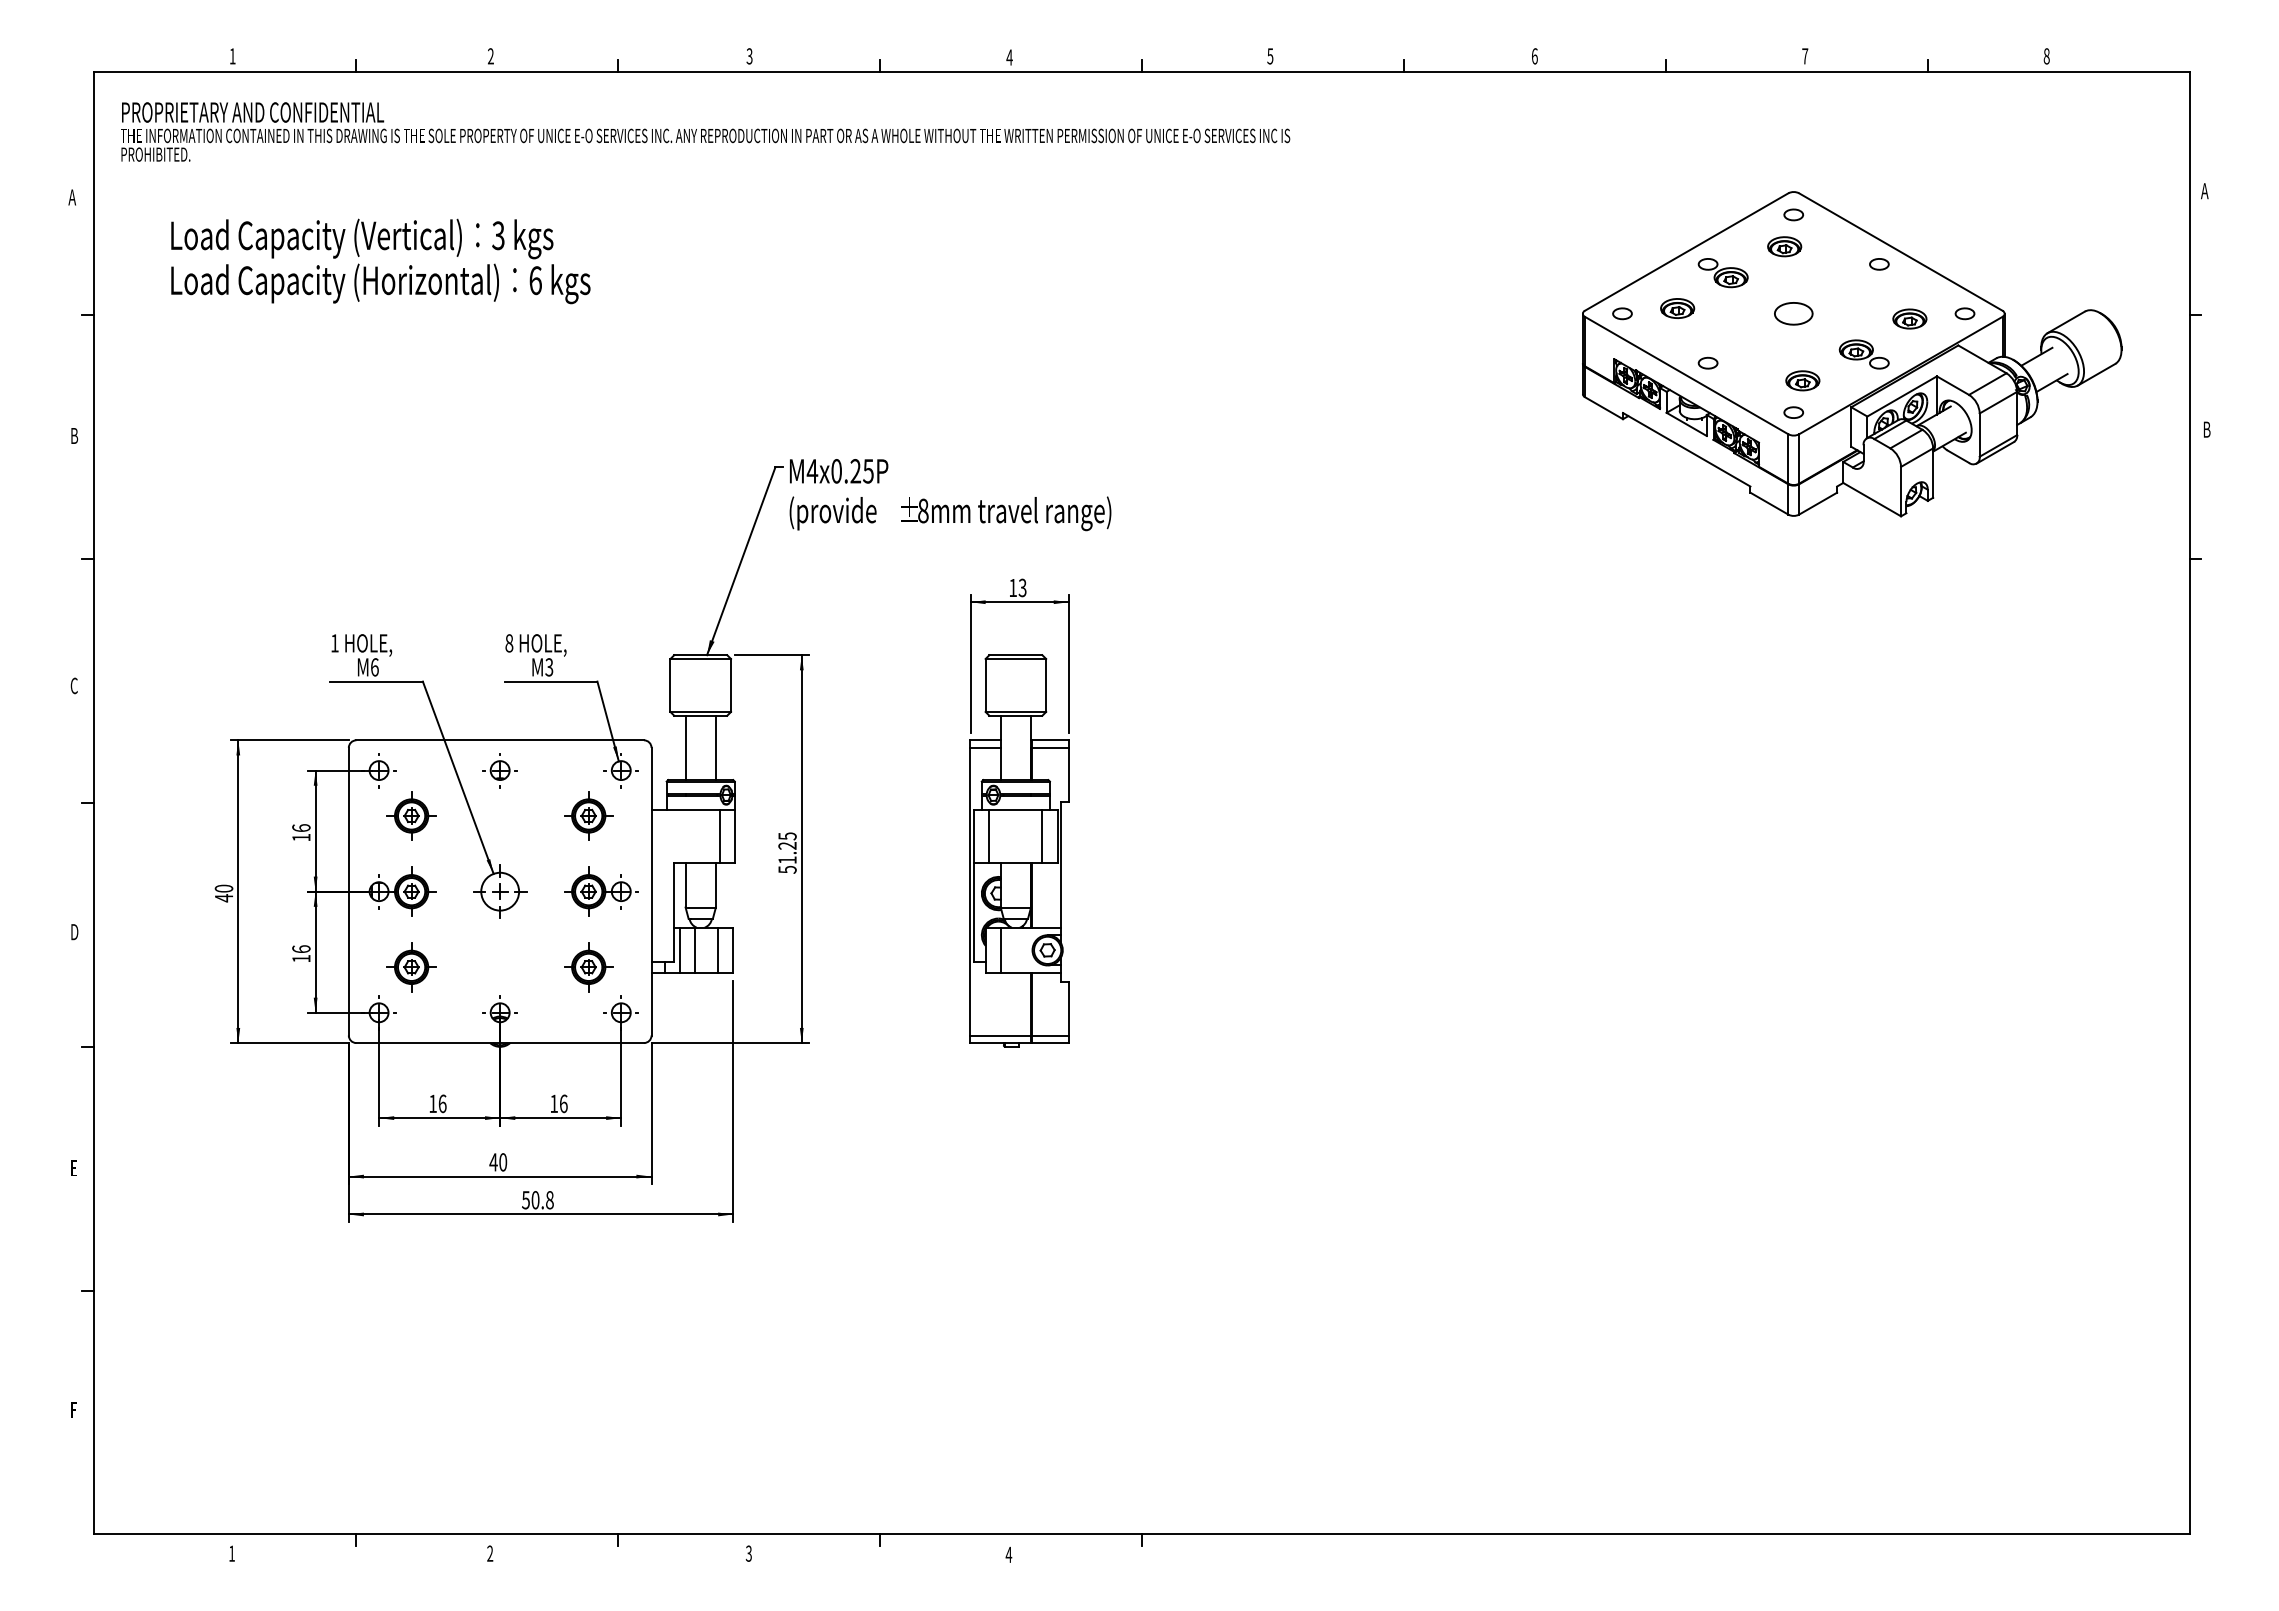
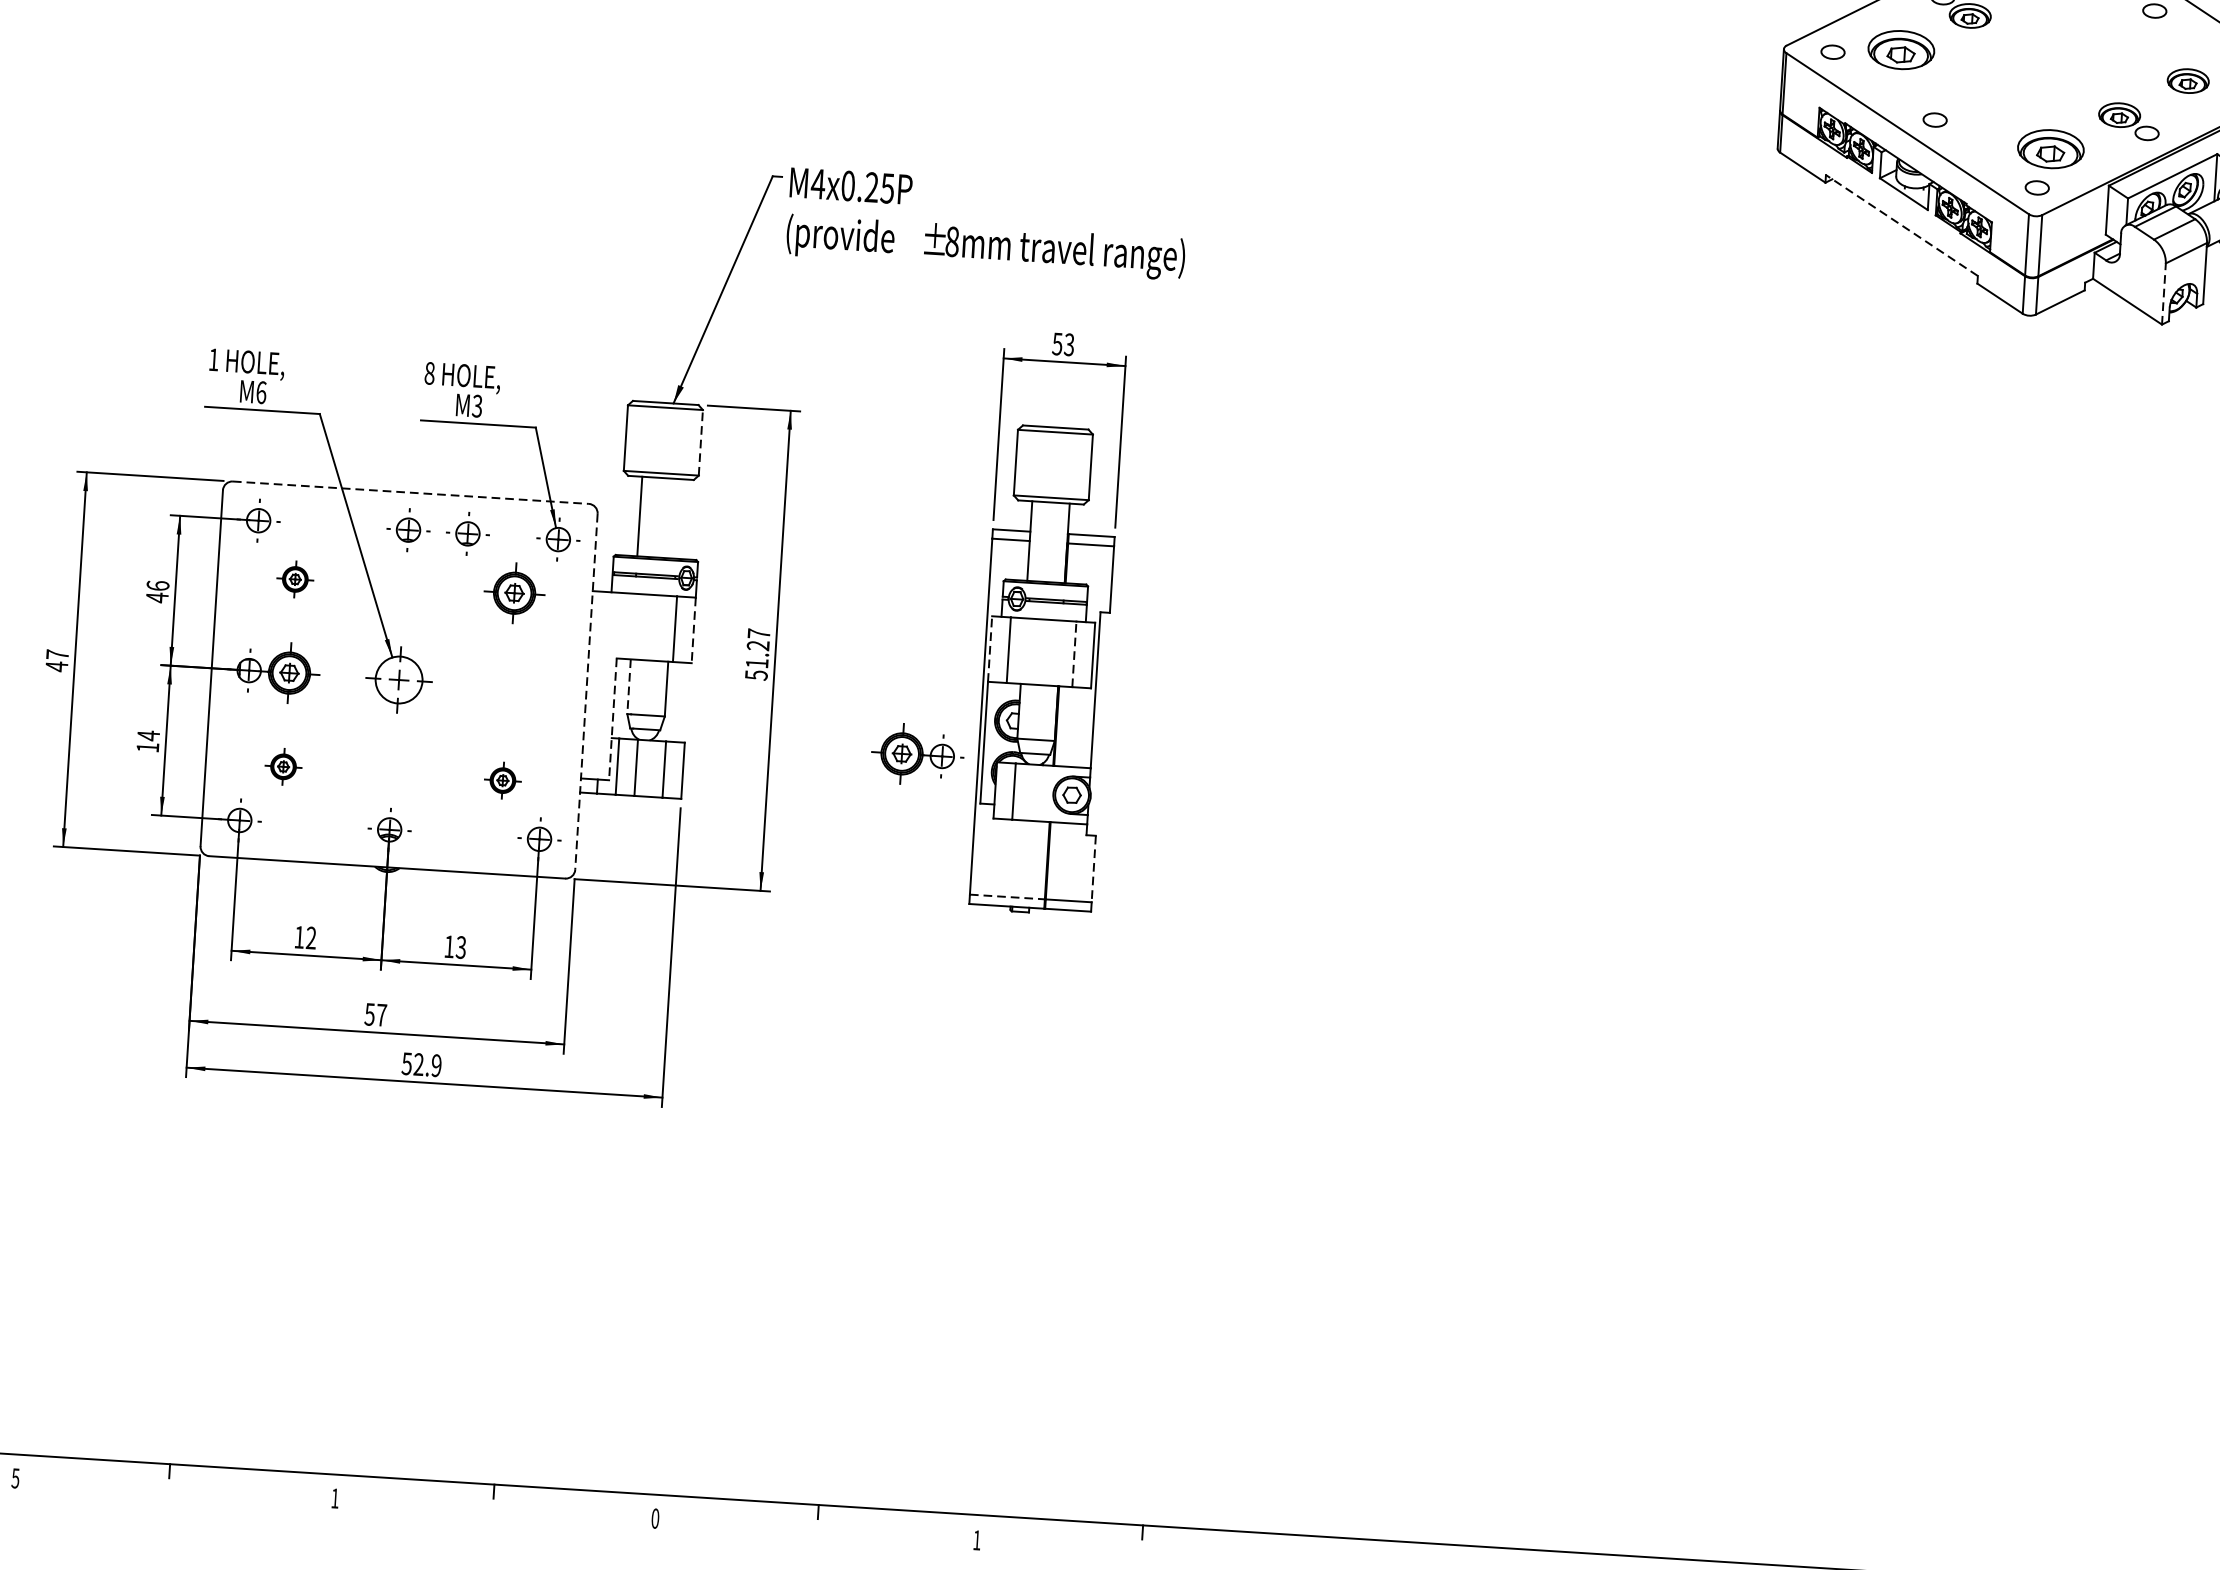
part: (1677, 308) -> (1901, 49), size x1.6
part: (1793, 313) -> (2044, 65), removed
part: (1802, 380) -> (2050, 148), size x1.6
line: (1686, 449) -> (1901, 225), solid -> dashed
line: (1901, 491) -> (2164, 293), solid -> dashed
text: (1012, 588) -> (1056, 344), 13 -> 53
line: (731, 684) -> (701, 441), solid -> dashed
line: (500, 740) -> (411, 492), solid -> dashed
line: (715, 747) -> (676, 518), removed
part: (547, 770) -> (467, 533), added
part: (411, 815) -> (295, 578), size x0.6
text: (787, 836) -> (758, 634), 51.25 -> 51.27
line: (974, 836) -> (990, 648), solid -> dashed
line: (1042, 836) -> (1074, 653), solid -> dashed
text: (301, 837) -> (157, 597), 16 -> 46
line: (734, 837) -> (693, 631), solid -> dashed
line: (685, 885) -> (628, 686), solid -> dashed
text: (223, 888) -> (56, 654), 40 -> 47
part: (601, 891) -> (917, 754), moved
line: (651, 891) -> (586, 691), solid -> dashed
line: (674, 913) -> (613, 720), solid -> dashed
text: (301, 949) -> (148, 736), 16 -> 14
part: (411, 967) -> (283, 766), size x0.6
part: (588, 967) -> (502, 780), size x0.6
line: (1068, 1008) -> (1093, 868), solid -> dashed
line: (1001, 1035) -> (1008, 897), solid -> dashed
text: (442, 1103) -> (311, 937), 16 -> 12
text: (563, 1103) -> (460, 947), 16 -> 13
text: (498, 1162) -> (375, 1015), 40 -> 57
text: (542, 1200) -> (427, 1065), 50.8 -> 52.9
text: (231, 1553) -> (15, 1478), 1 -> 5
text: (490, 1553) -> (335, 1498), 2 -> 1
text: (748, 1553) -> (654, 1518), 3 -> 0
text: (1008, 1554) -> (976, 1539), 4 -> 1

